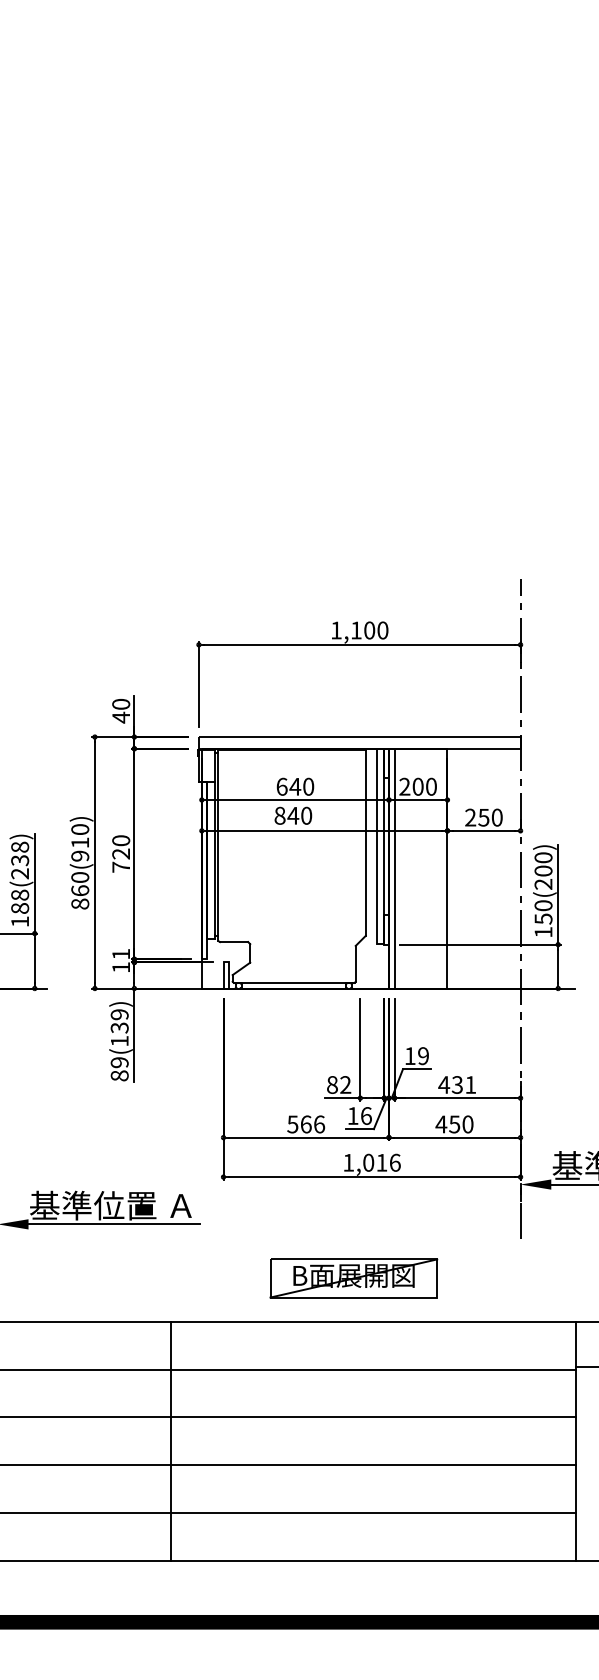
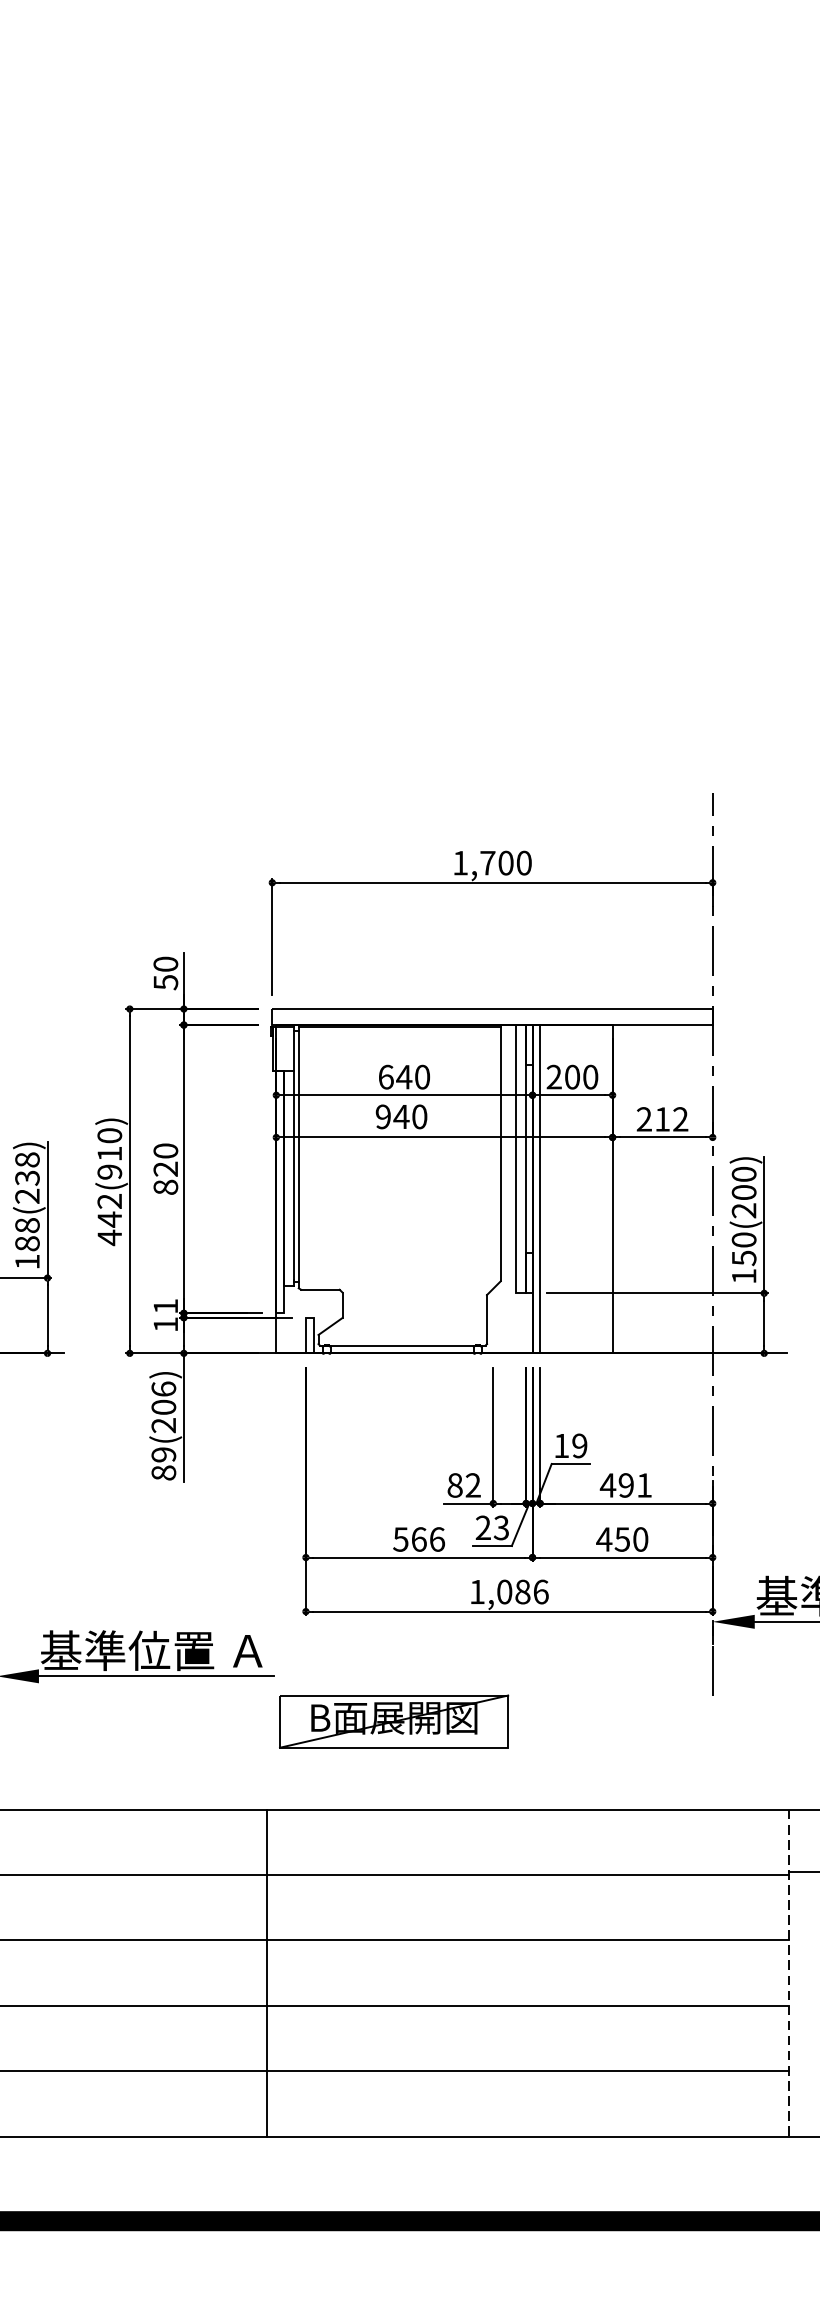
text: (356, 630) -> (488, 863), 1,100 -> 1,700
text: (121, 717) -> (166, 982), 40 -> 50
text: (279, 815) -> (382, 1116), 840 -> 940
text: (490, 817) -> (671, 1119), 250 -> 212
text: (121, 866) -> (166, 1186), 720 -> 820
text: (80, 891) -> (110, 1220), 860(910) -> 442(910)
text: (119, 1027) -> (163, 1406), 89(139) -> 89(206)
text: (456, 1084) -> (624, 1484), 431 -> 491
text: (359, 1115) -> (492, 1527), 16 -> 23
text: (381, 1162) -> (522, 1591), 1,016 -> 1,086
part: (353, 1278) -> (393, 1721), moved
line: (171, 1440) -> (267, 1972), moved
line: (576, 1441) -> (789, 1973), solid -> dashed

